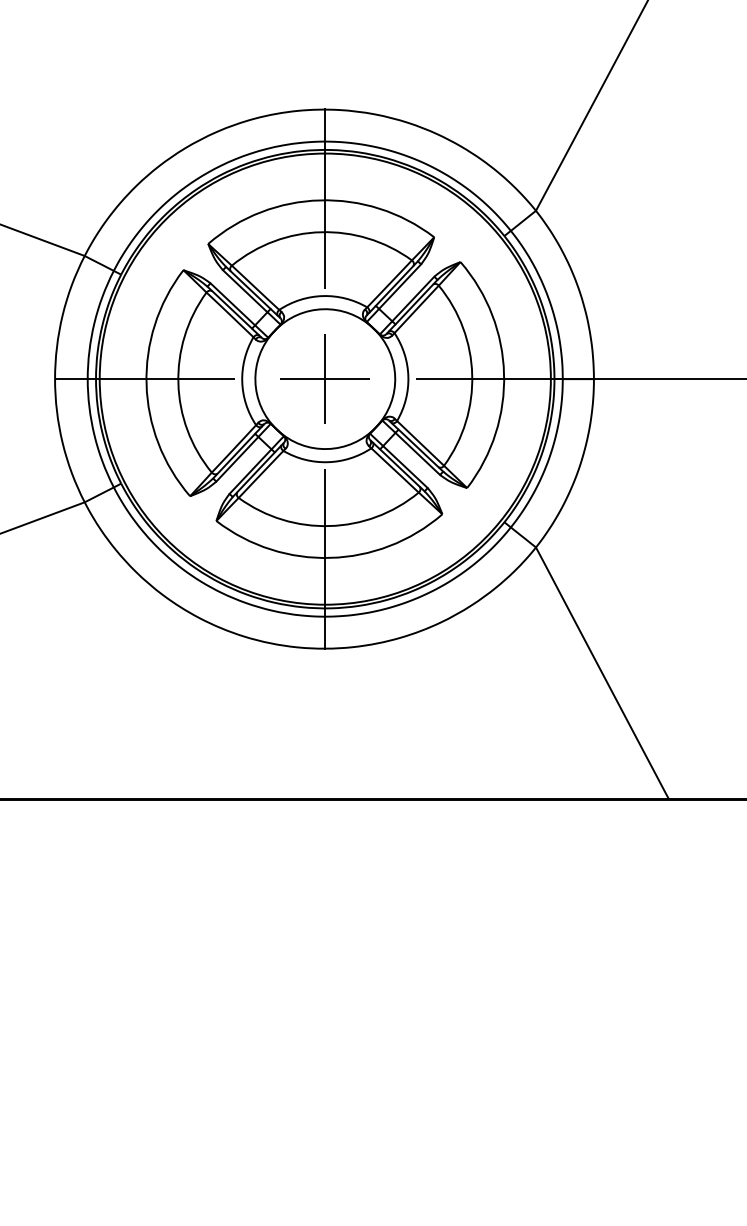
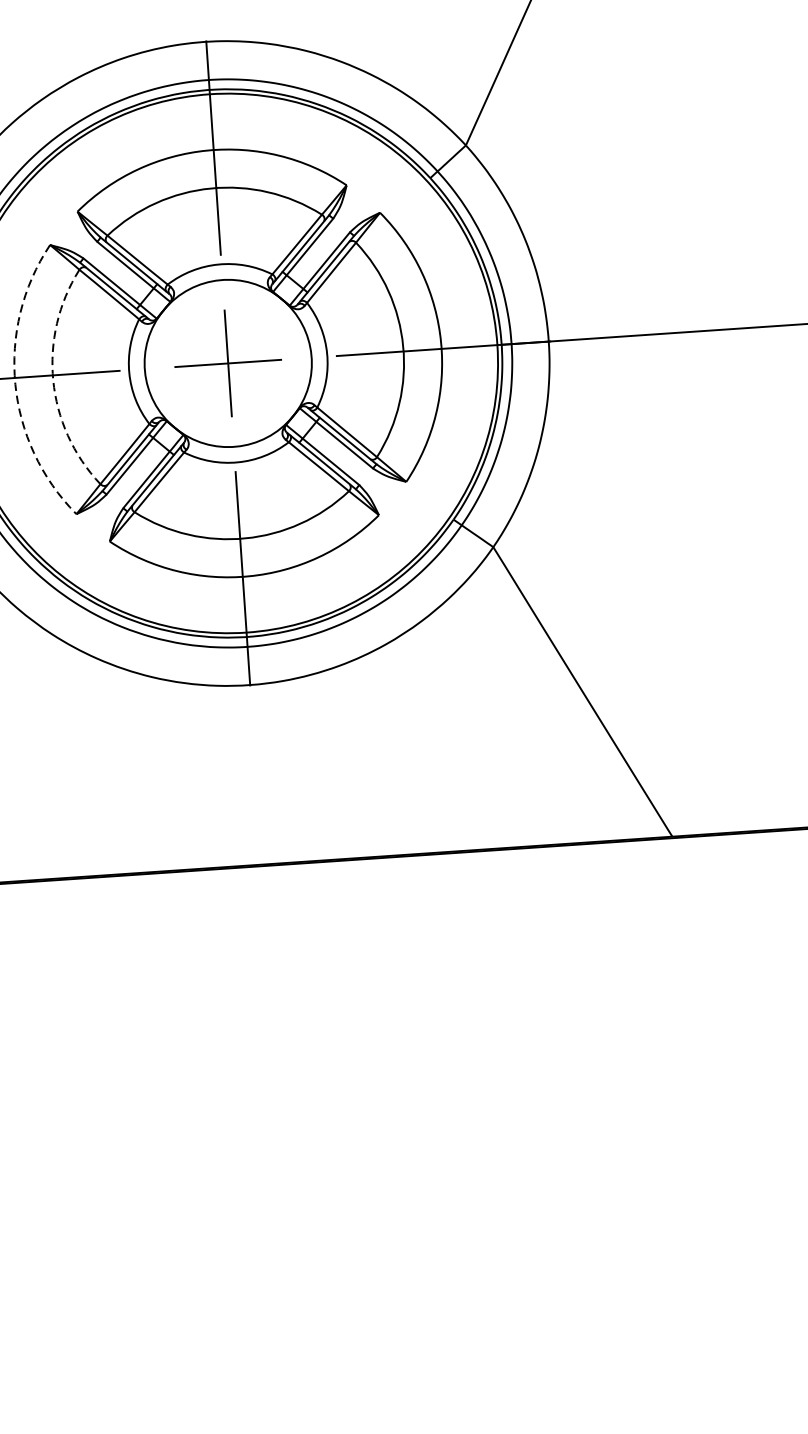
arc: (178, 383) -> (53, 380), solid -> dashed
arc: (146, 384) -> (15, 384), solid -> dashed

